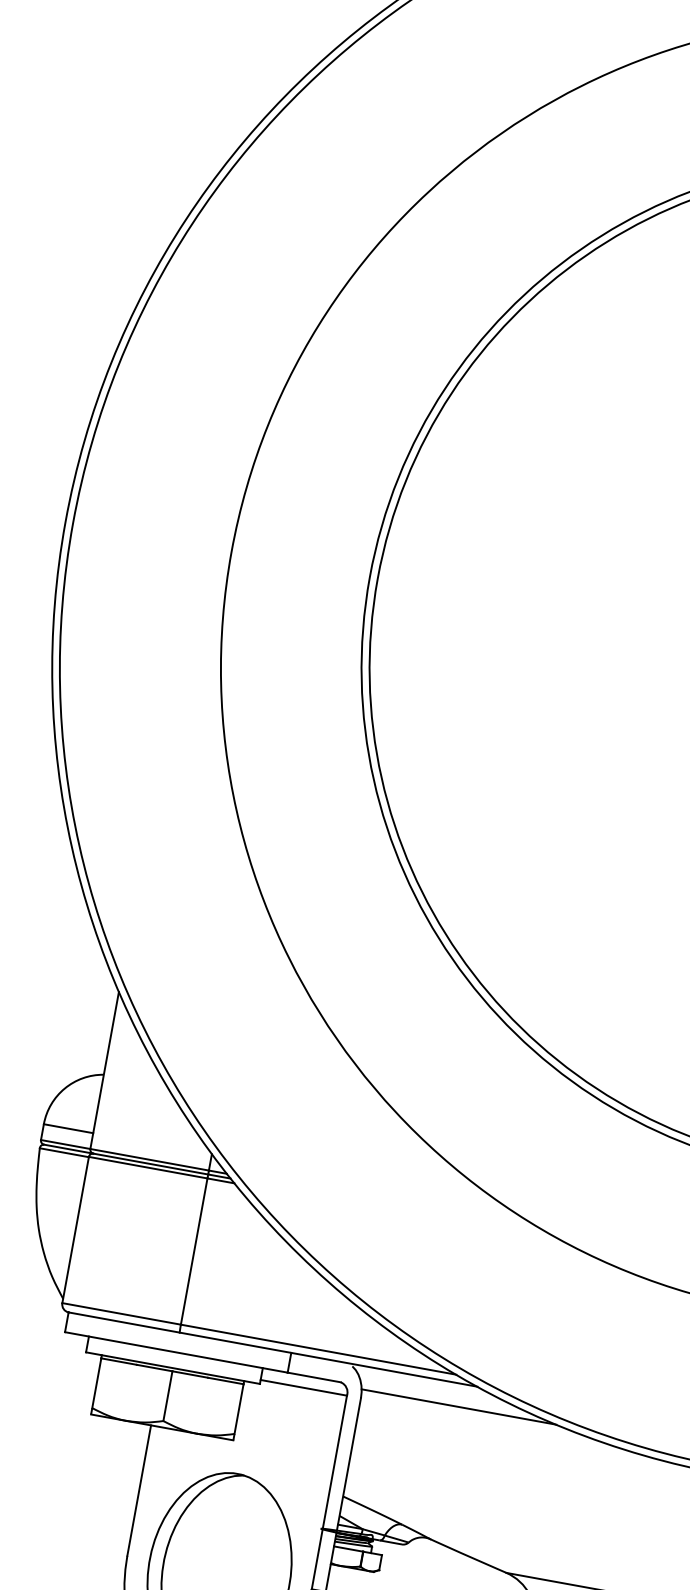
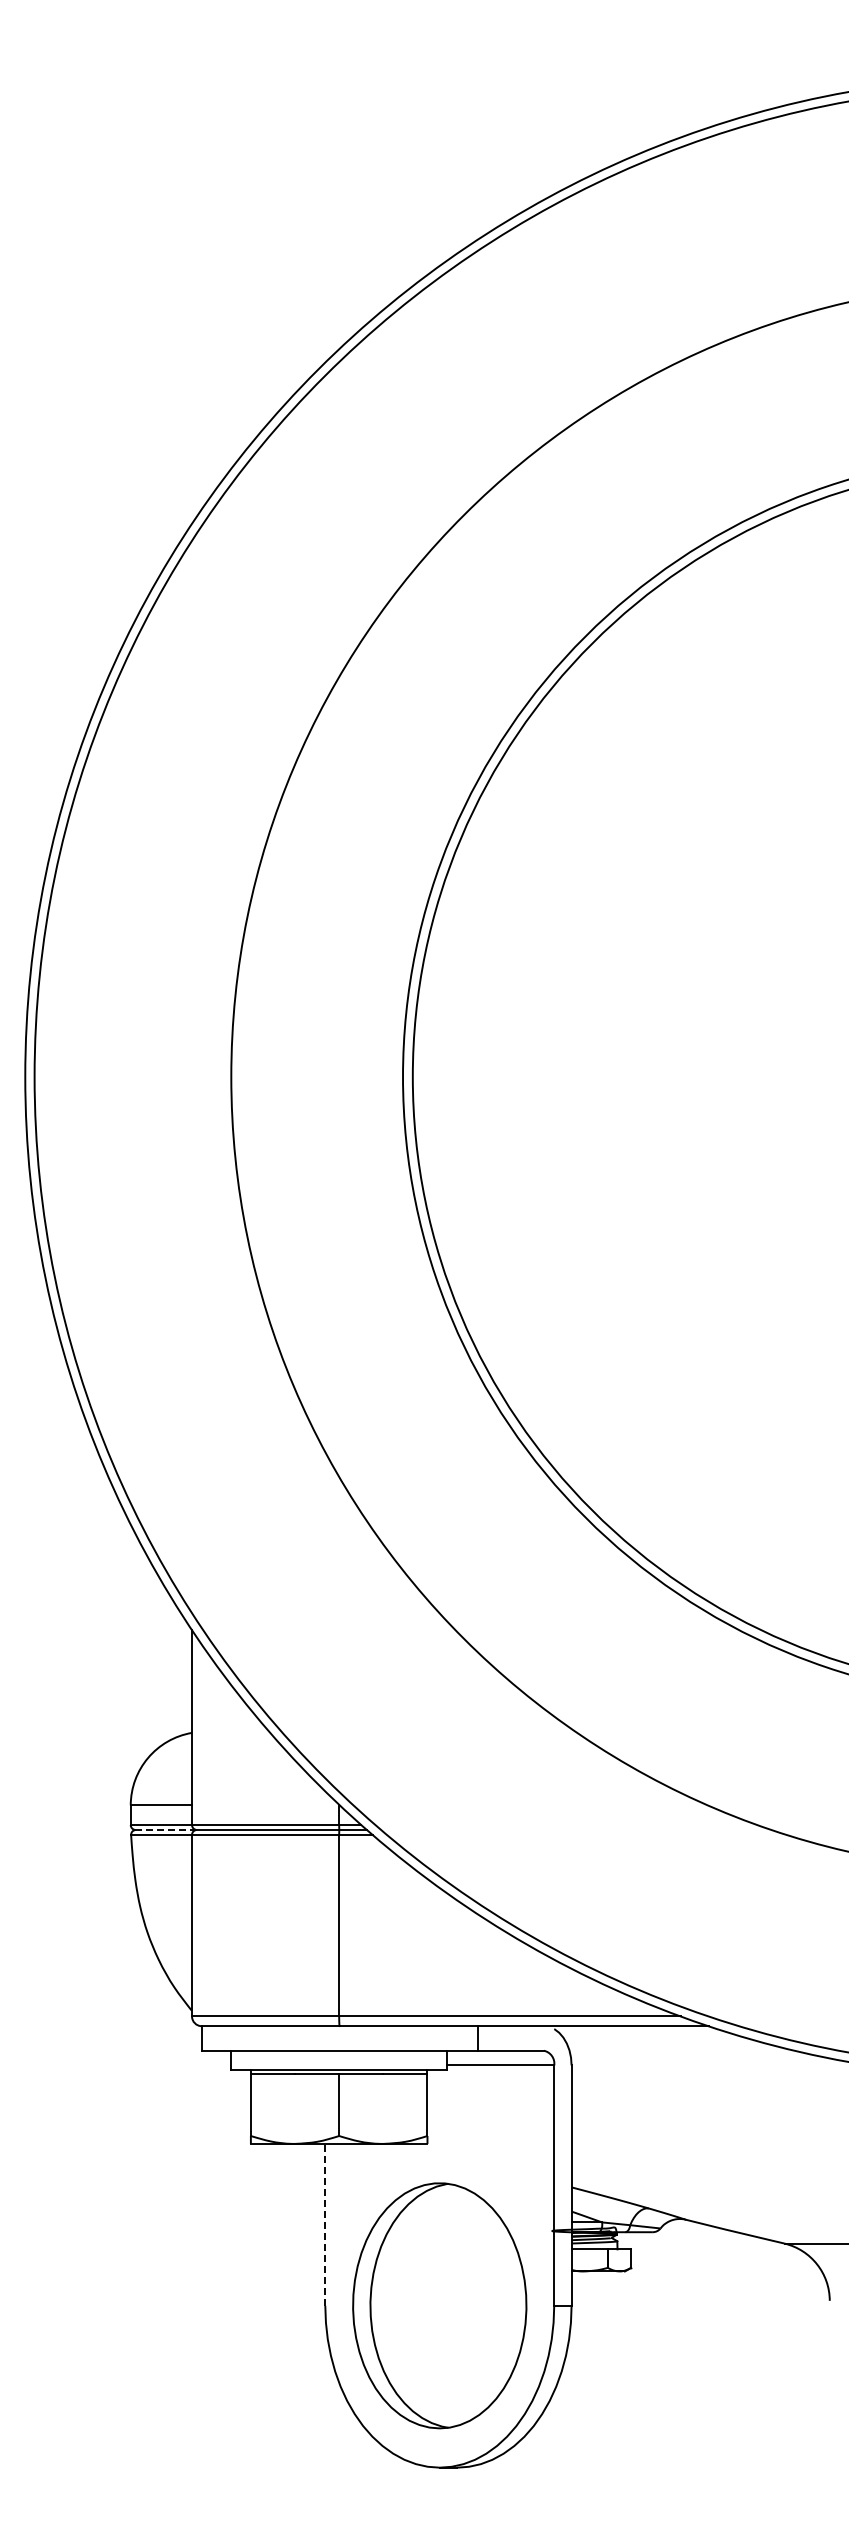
line: (69, 1148) -> (166, 1829), solid -> dashed
line: (459, 1406) -> (691, 2054), removed
line: (139, 1490) -> (325, 2224), solid -> dashed

